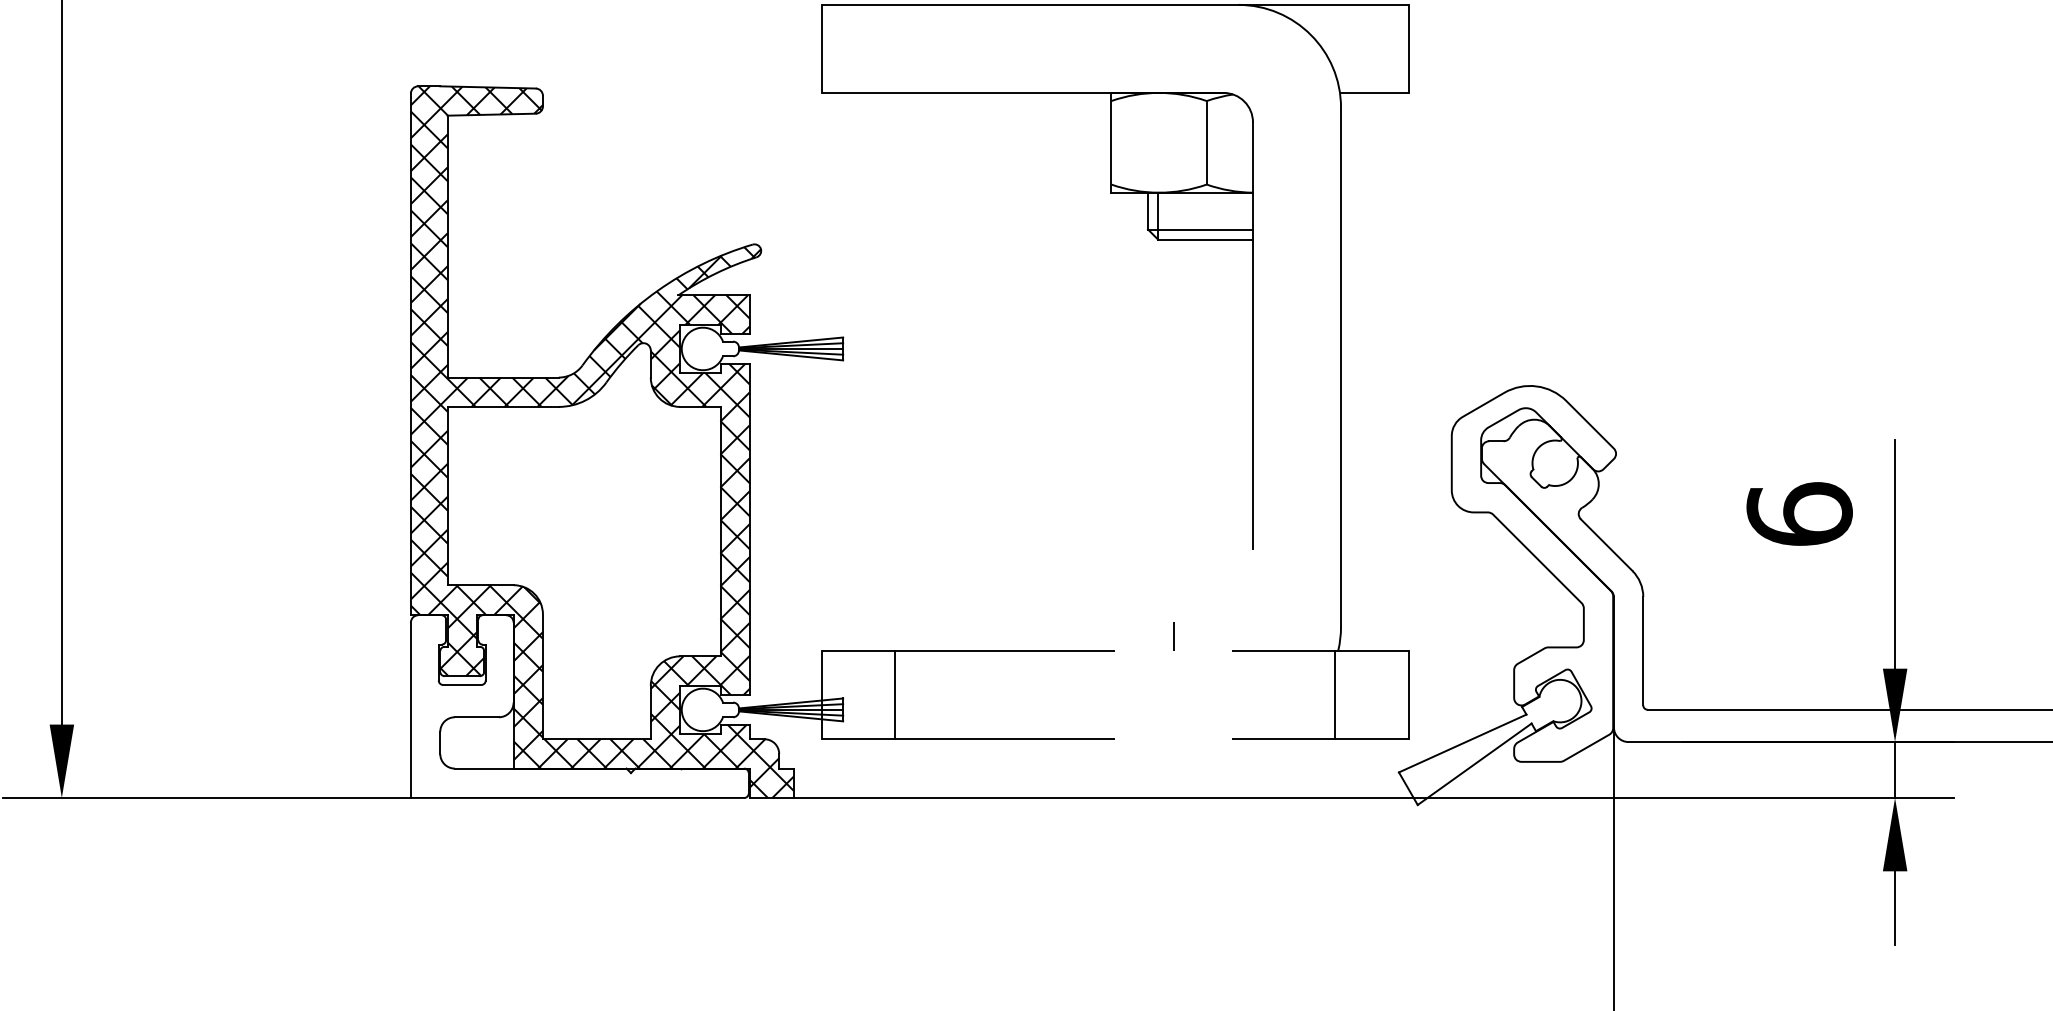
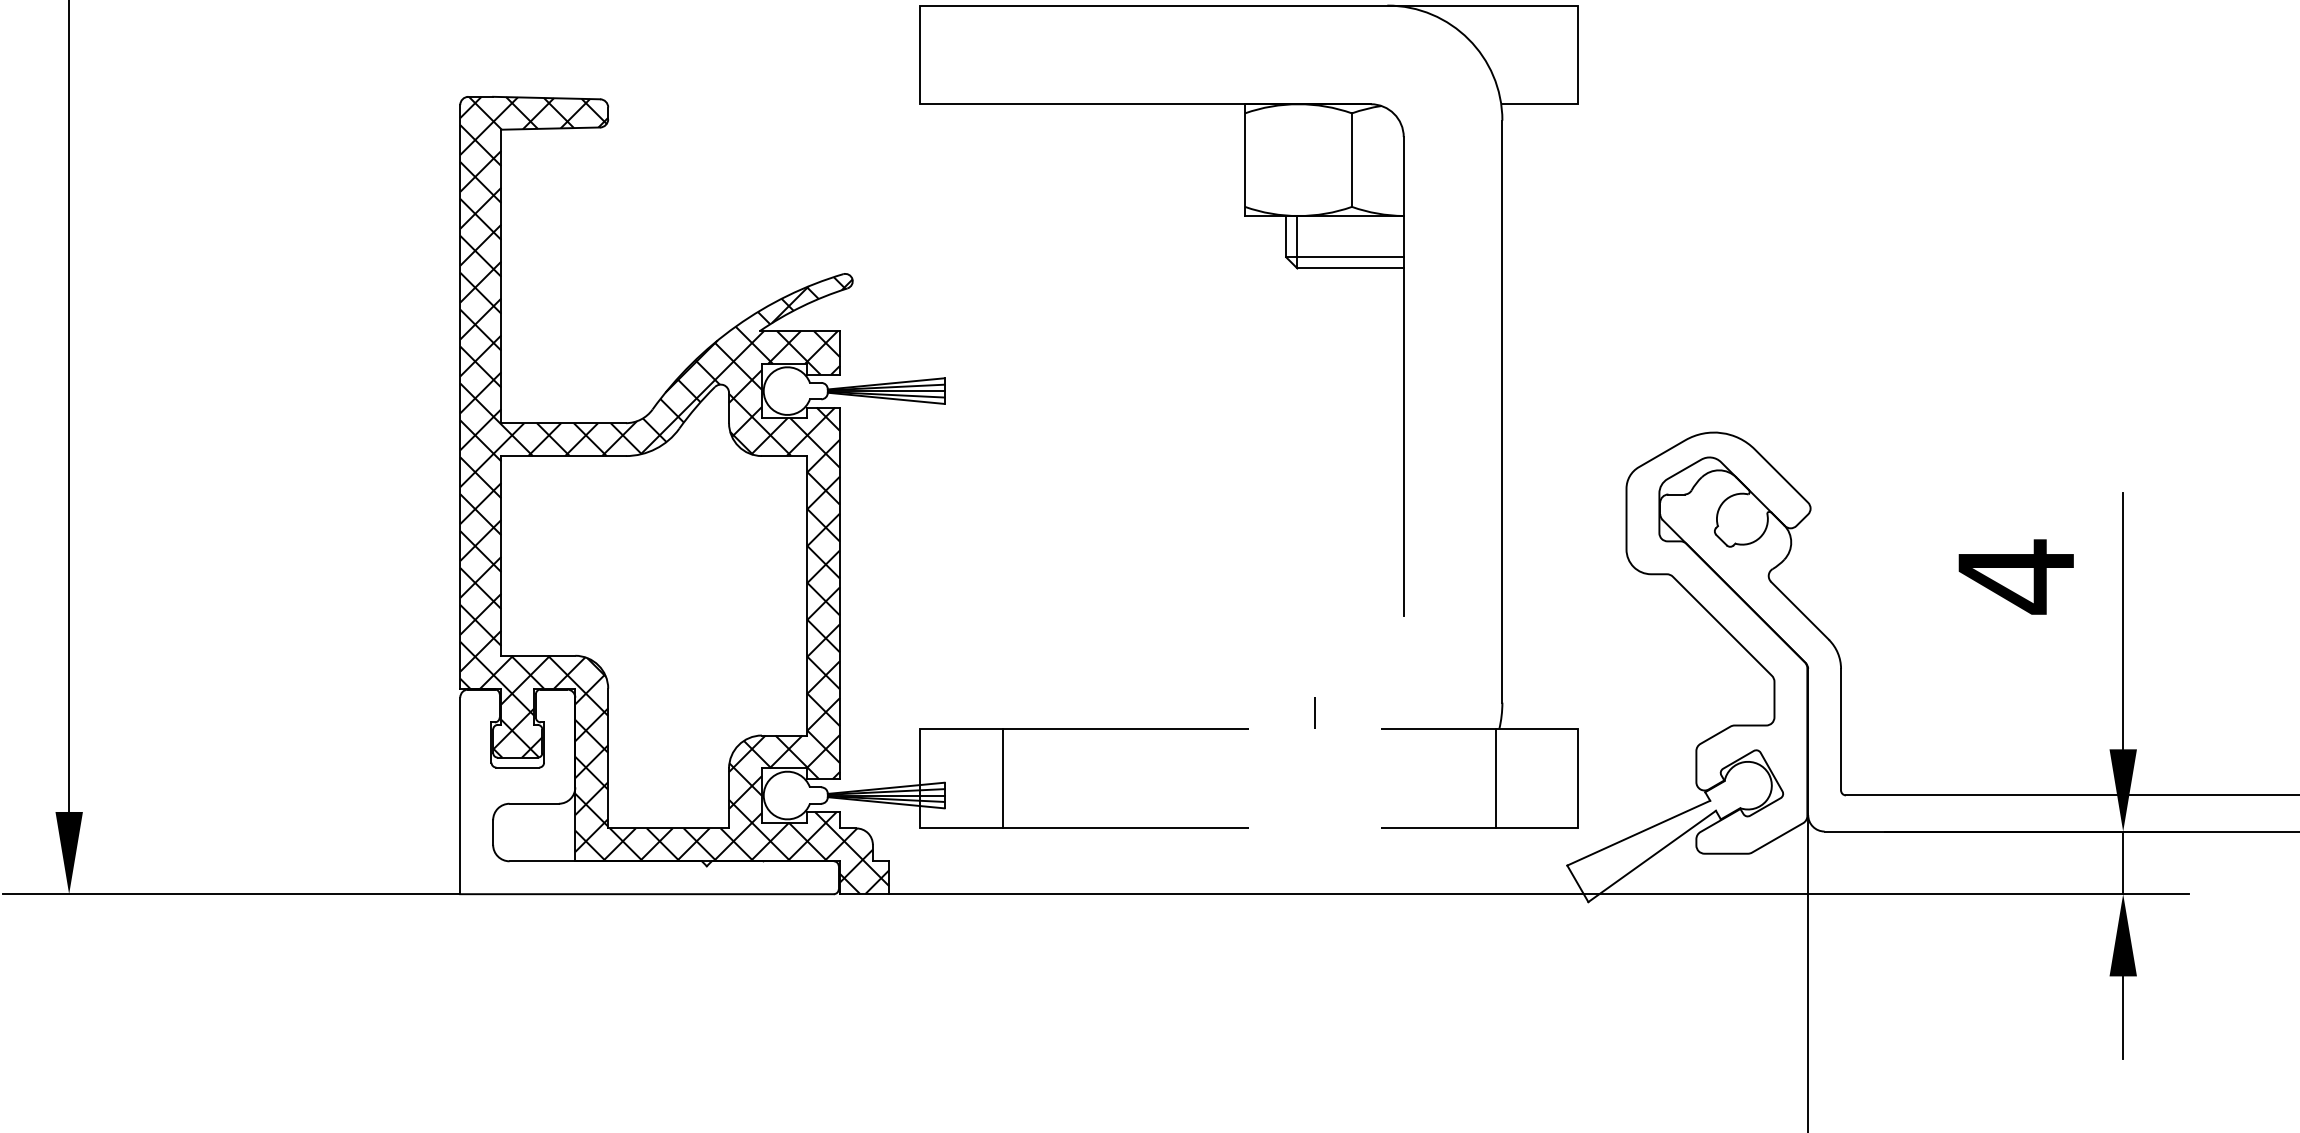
text: (1798, 514) -> (2015, 576), 6 -> 4

